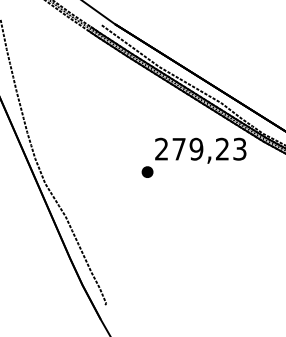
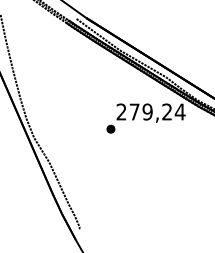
text: (238, 148) -> (179, 111), 279,23 -> 279,24

